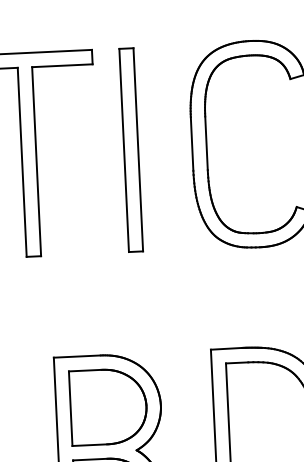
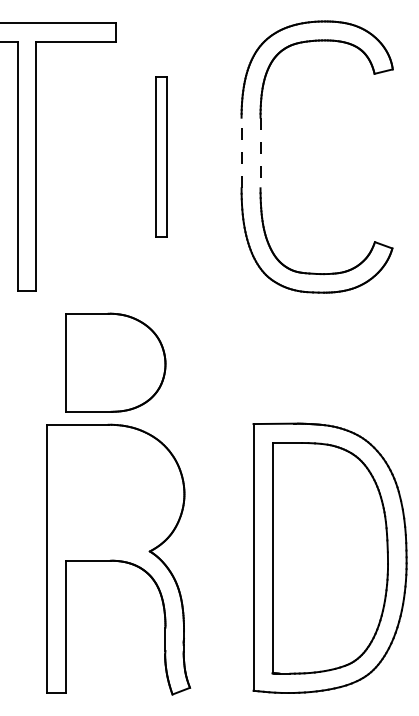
line: (192, 143) -> (241, 152), solid -> dashed
line: (206, 143) -> (260, 153), solid -> dashed
part: (131, 150) -> (161, 157), size x0.6
part: (108, 406) -> (115, 362), moved

